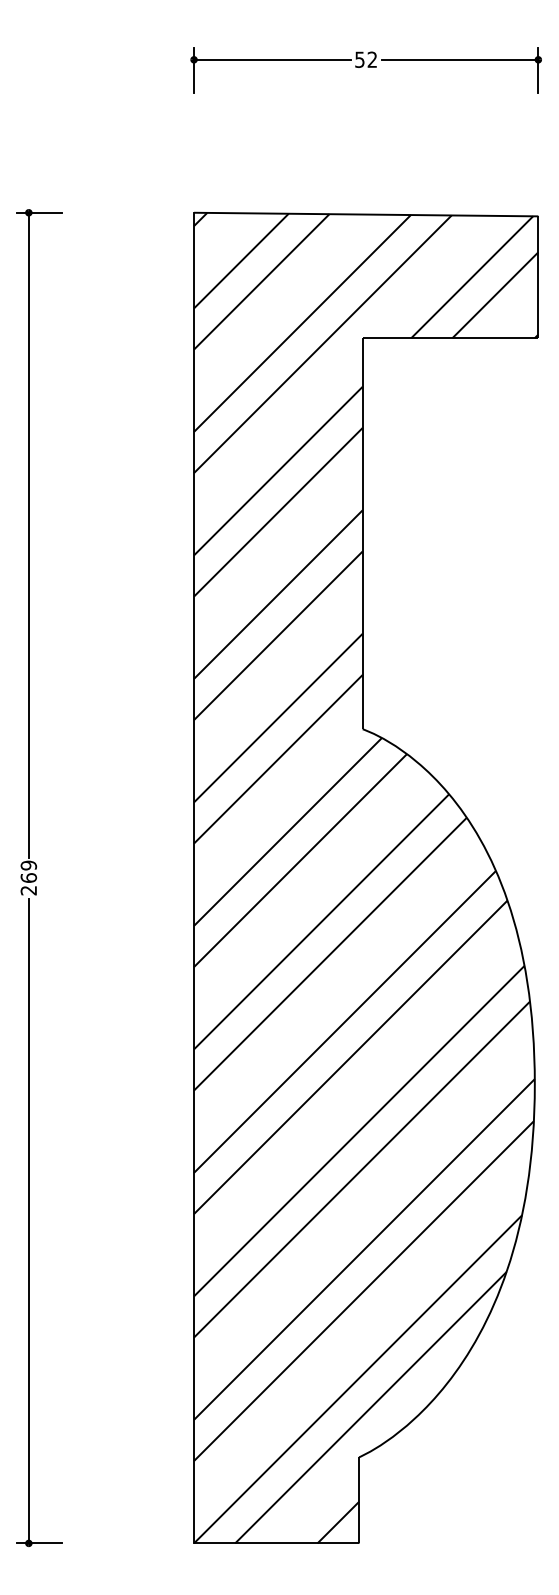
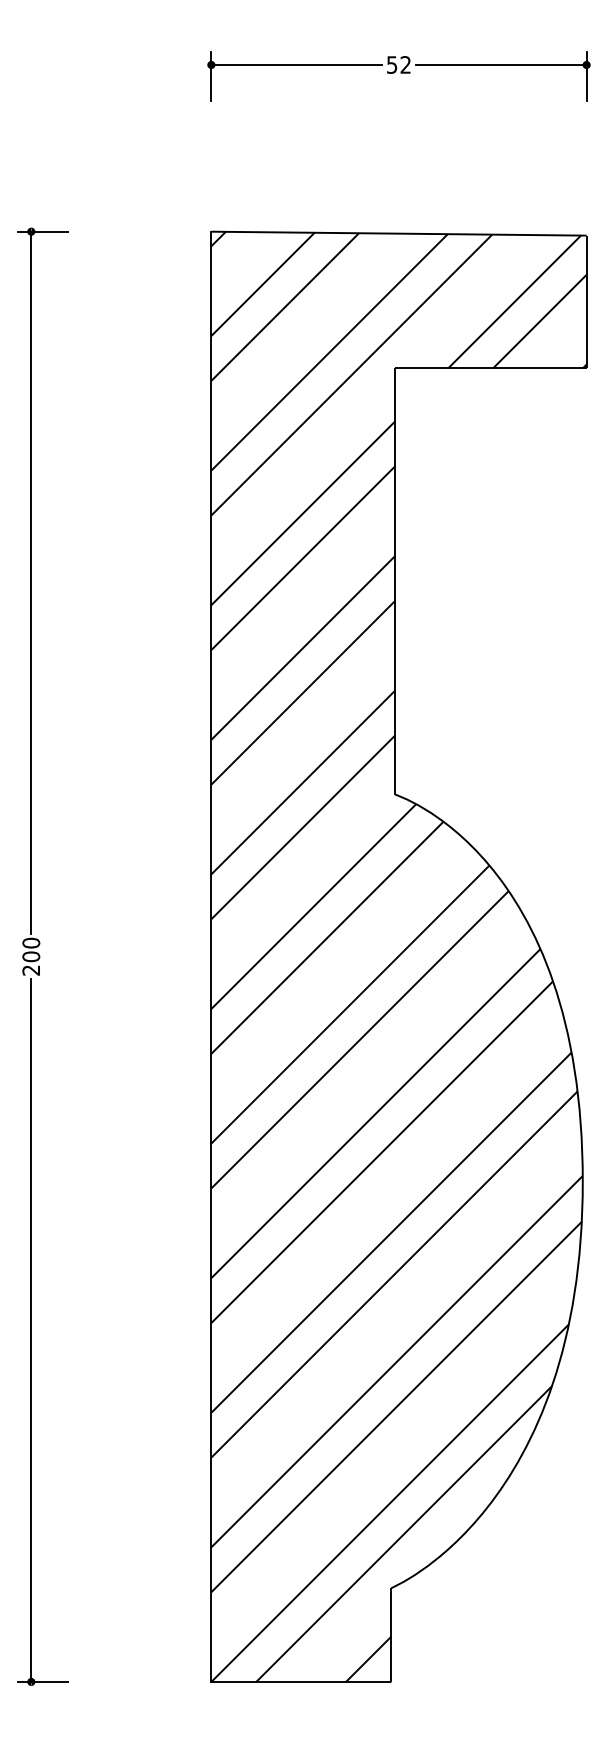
text: (28, 871) -> (30, 949), 269 -> 200

